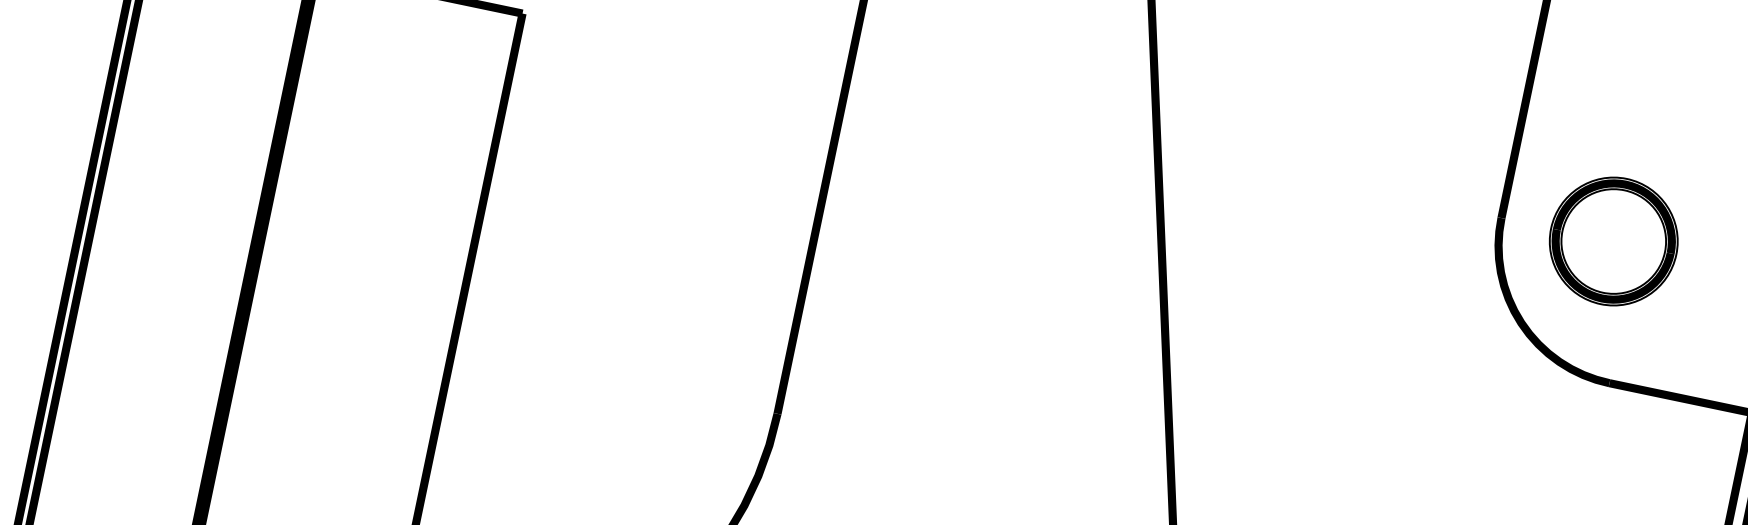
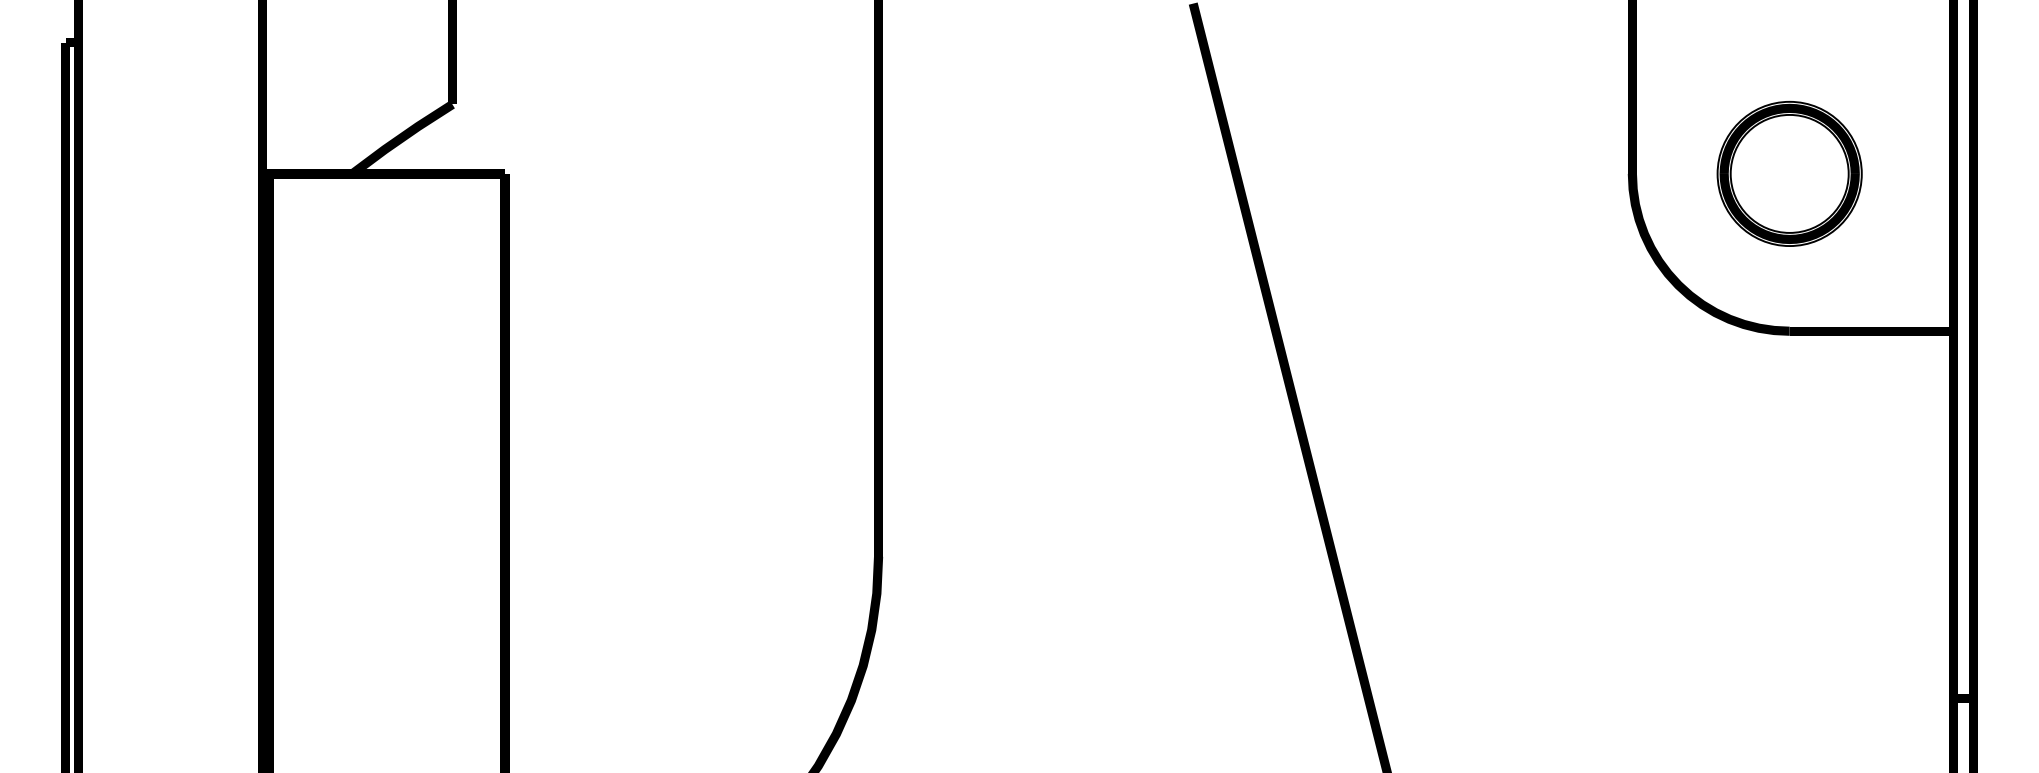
part: (1613, 241) -> (1789, 173), moved

